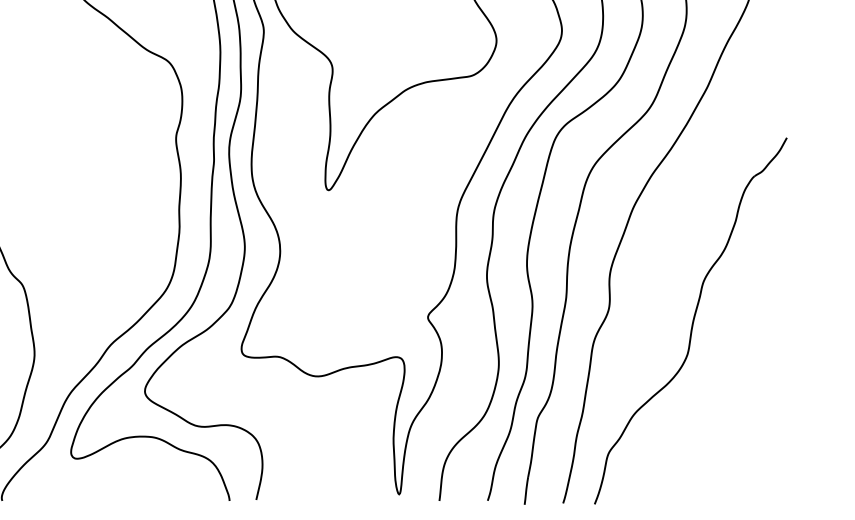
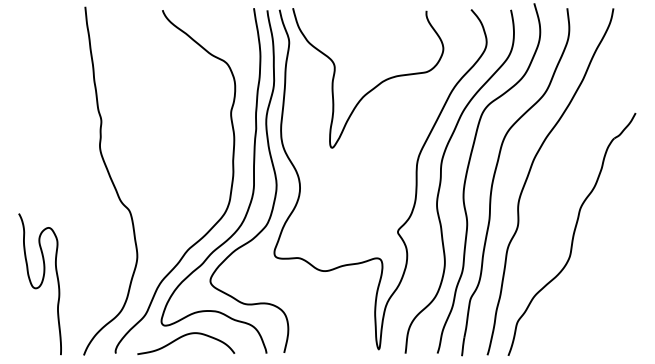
curve: (107, 475) -> (185, 336), added

